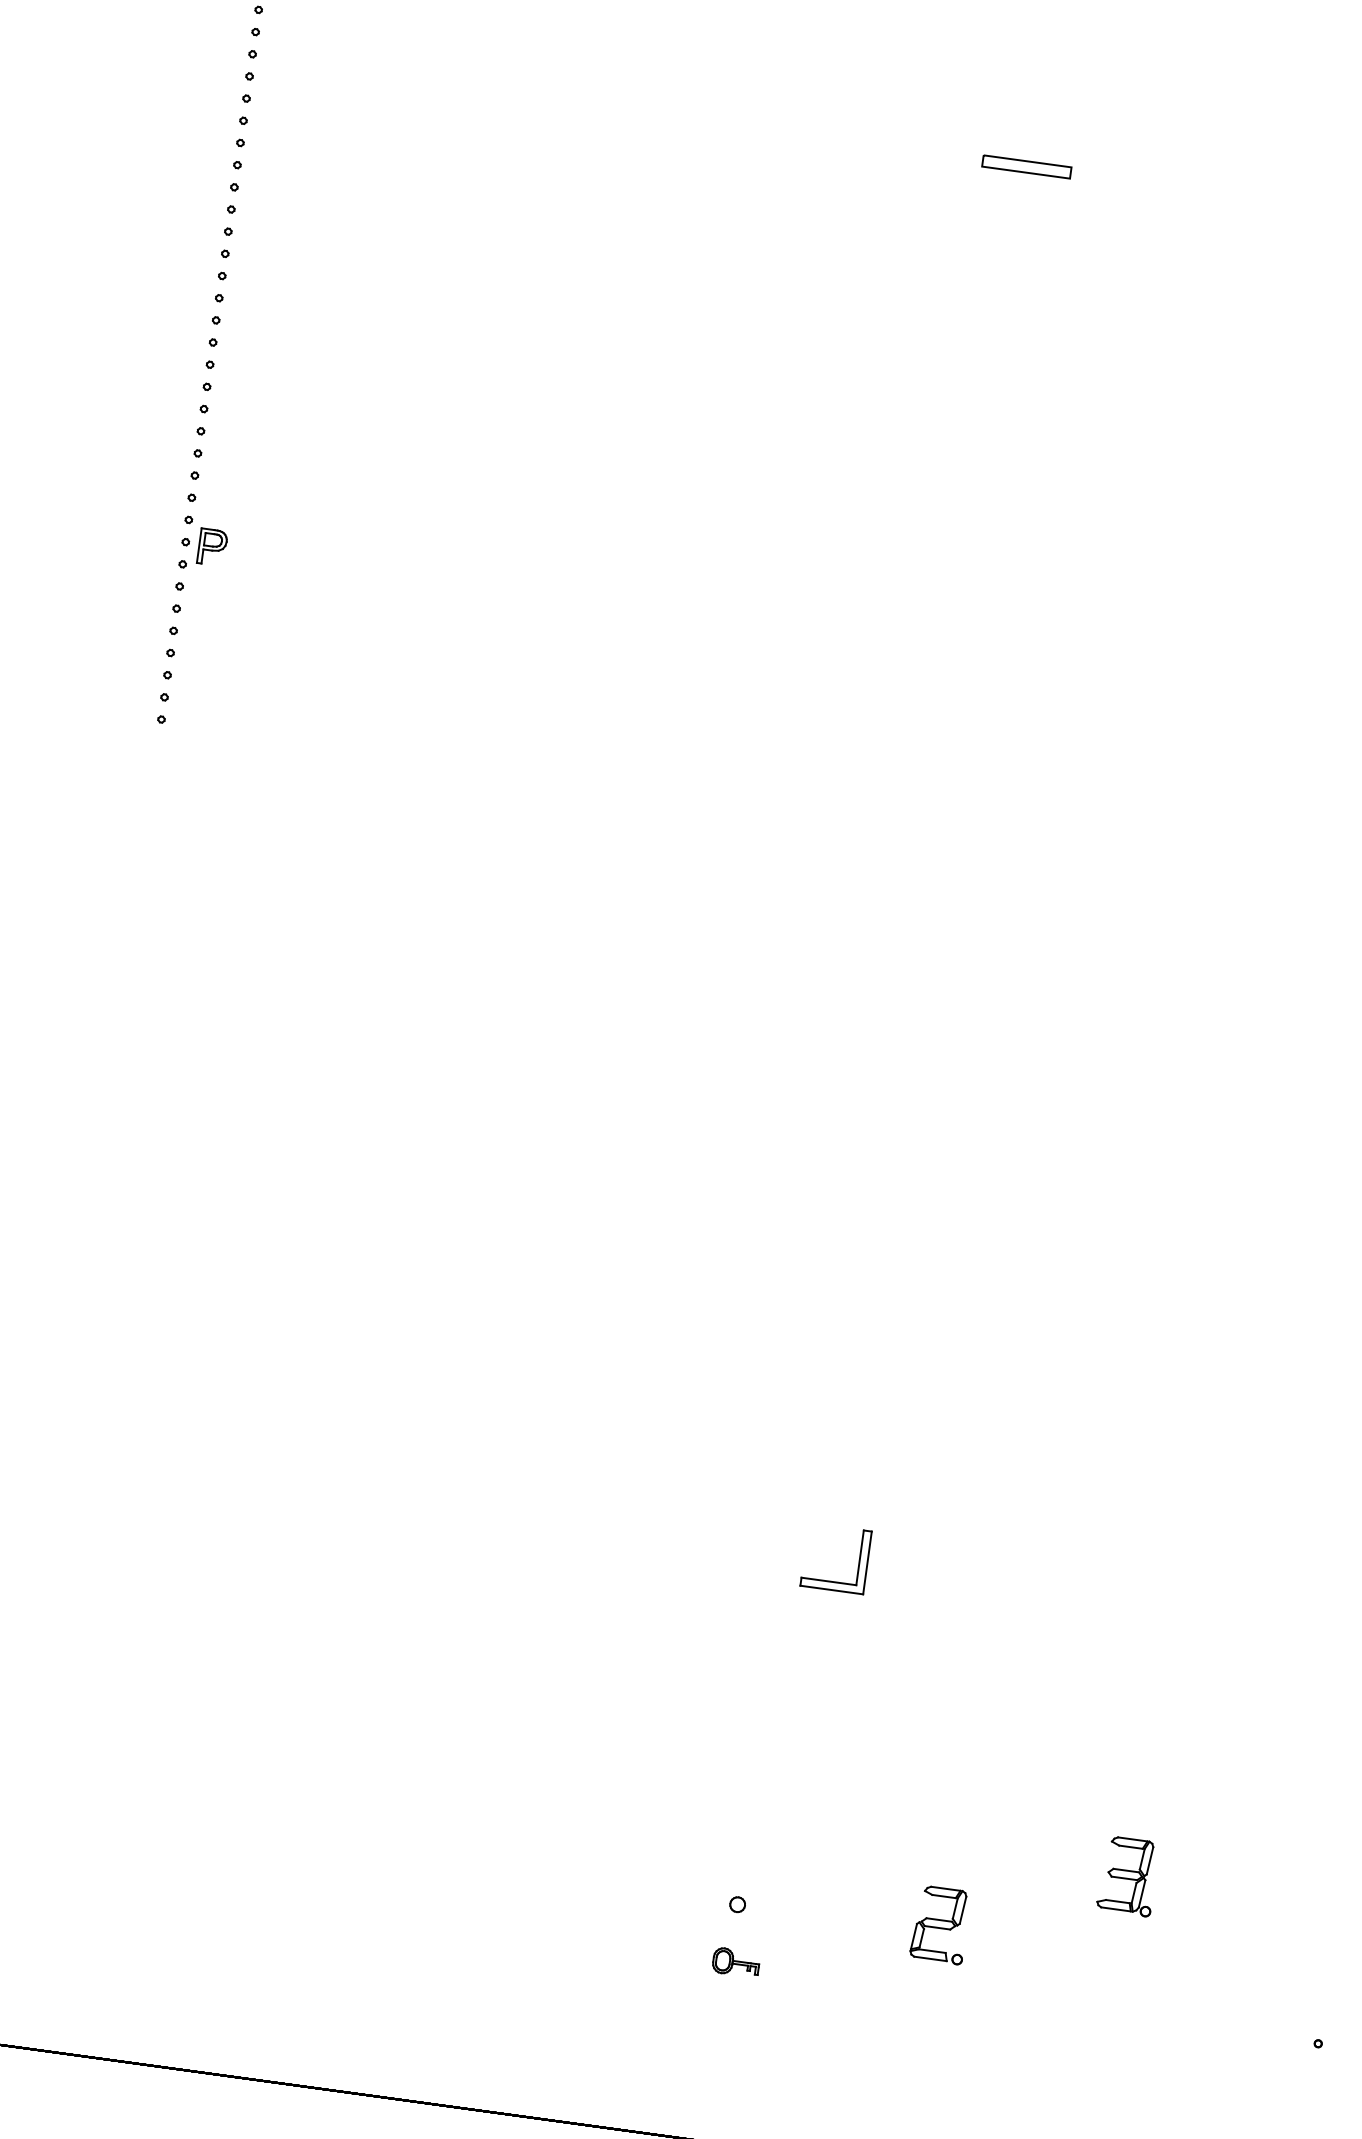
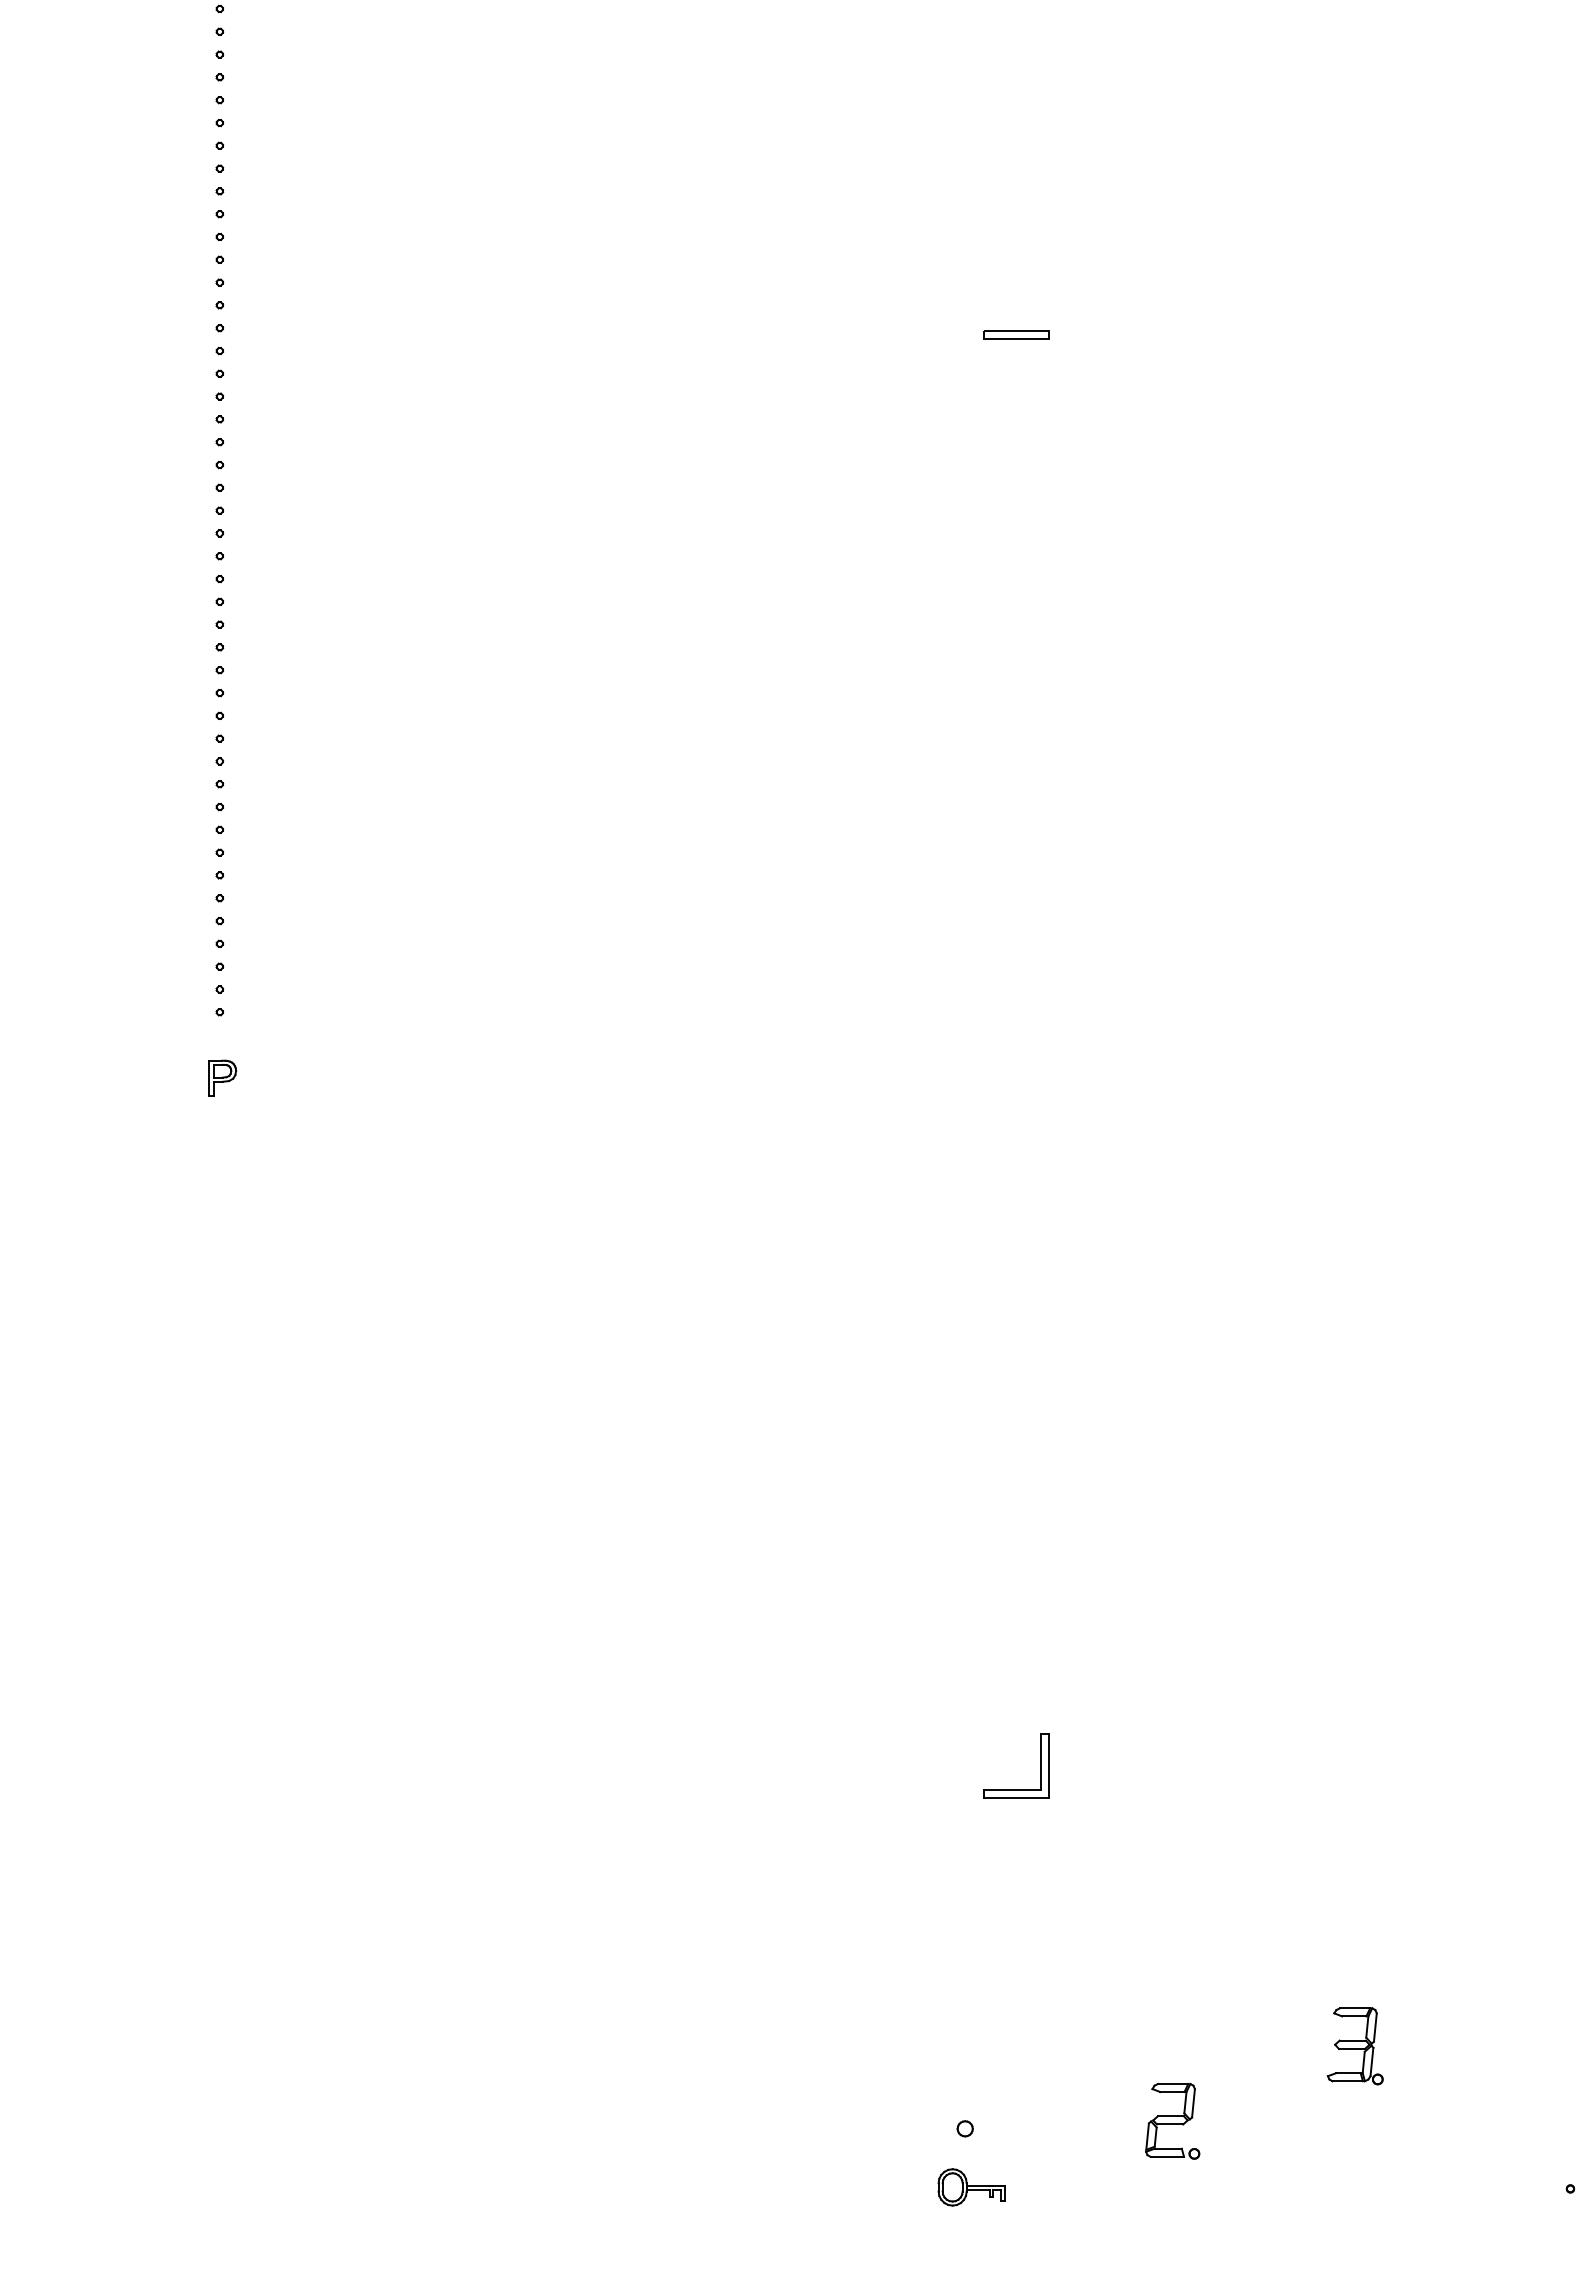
part: (1026, 166) -> (1016, 334), size x0.71
part: (212, 546) -> (222, 1077), moved
part: (735, 1962) -> (971, 2187), size x1.43

